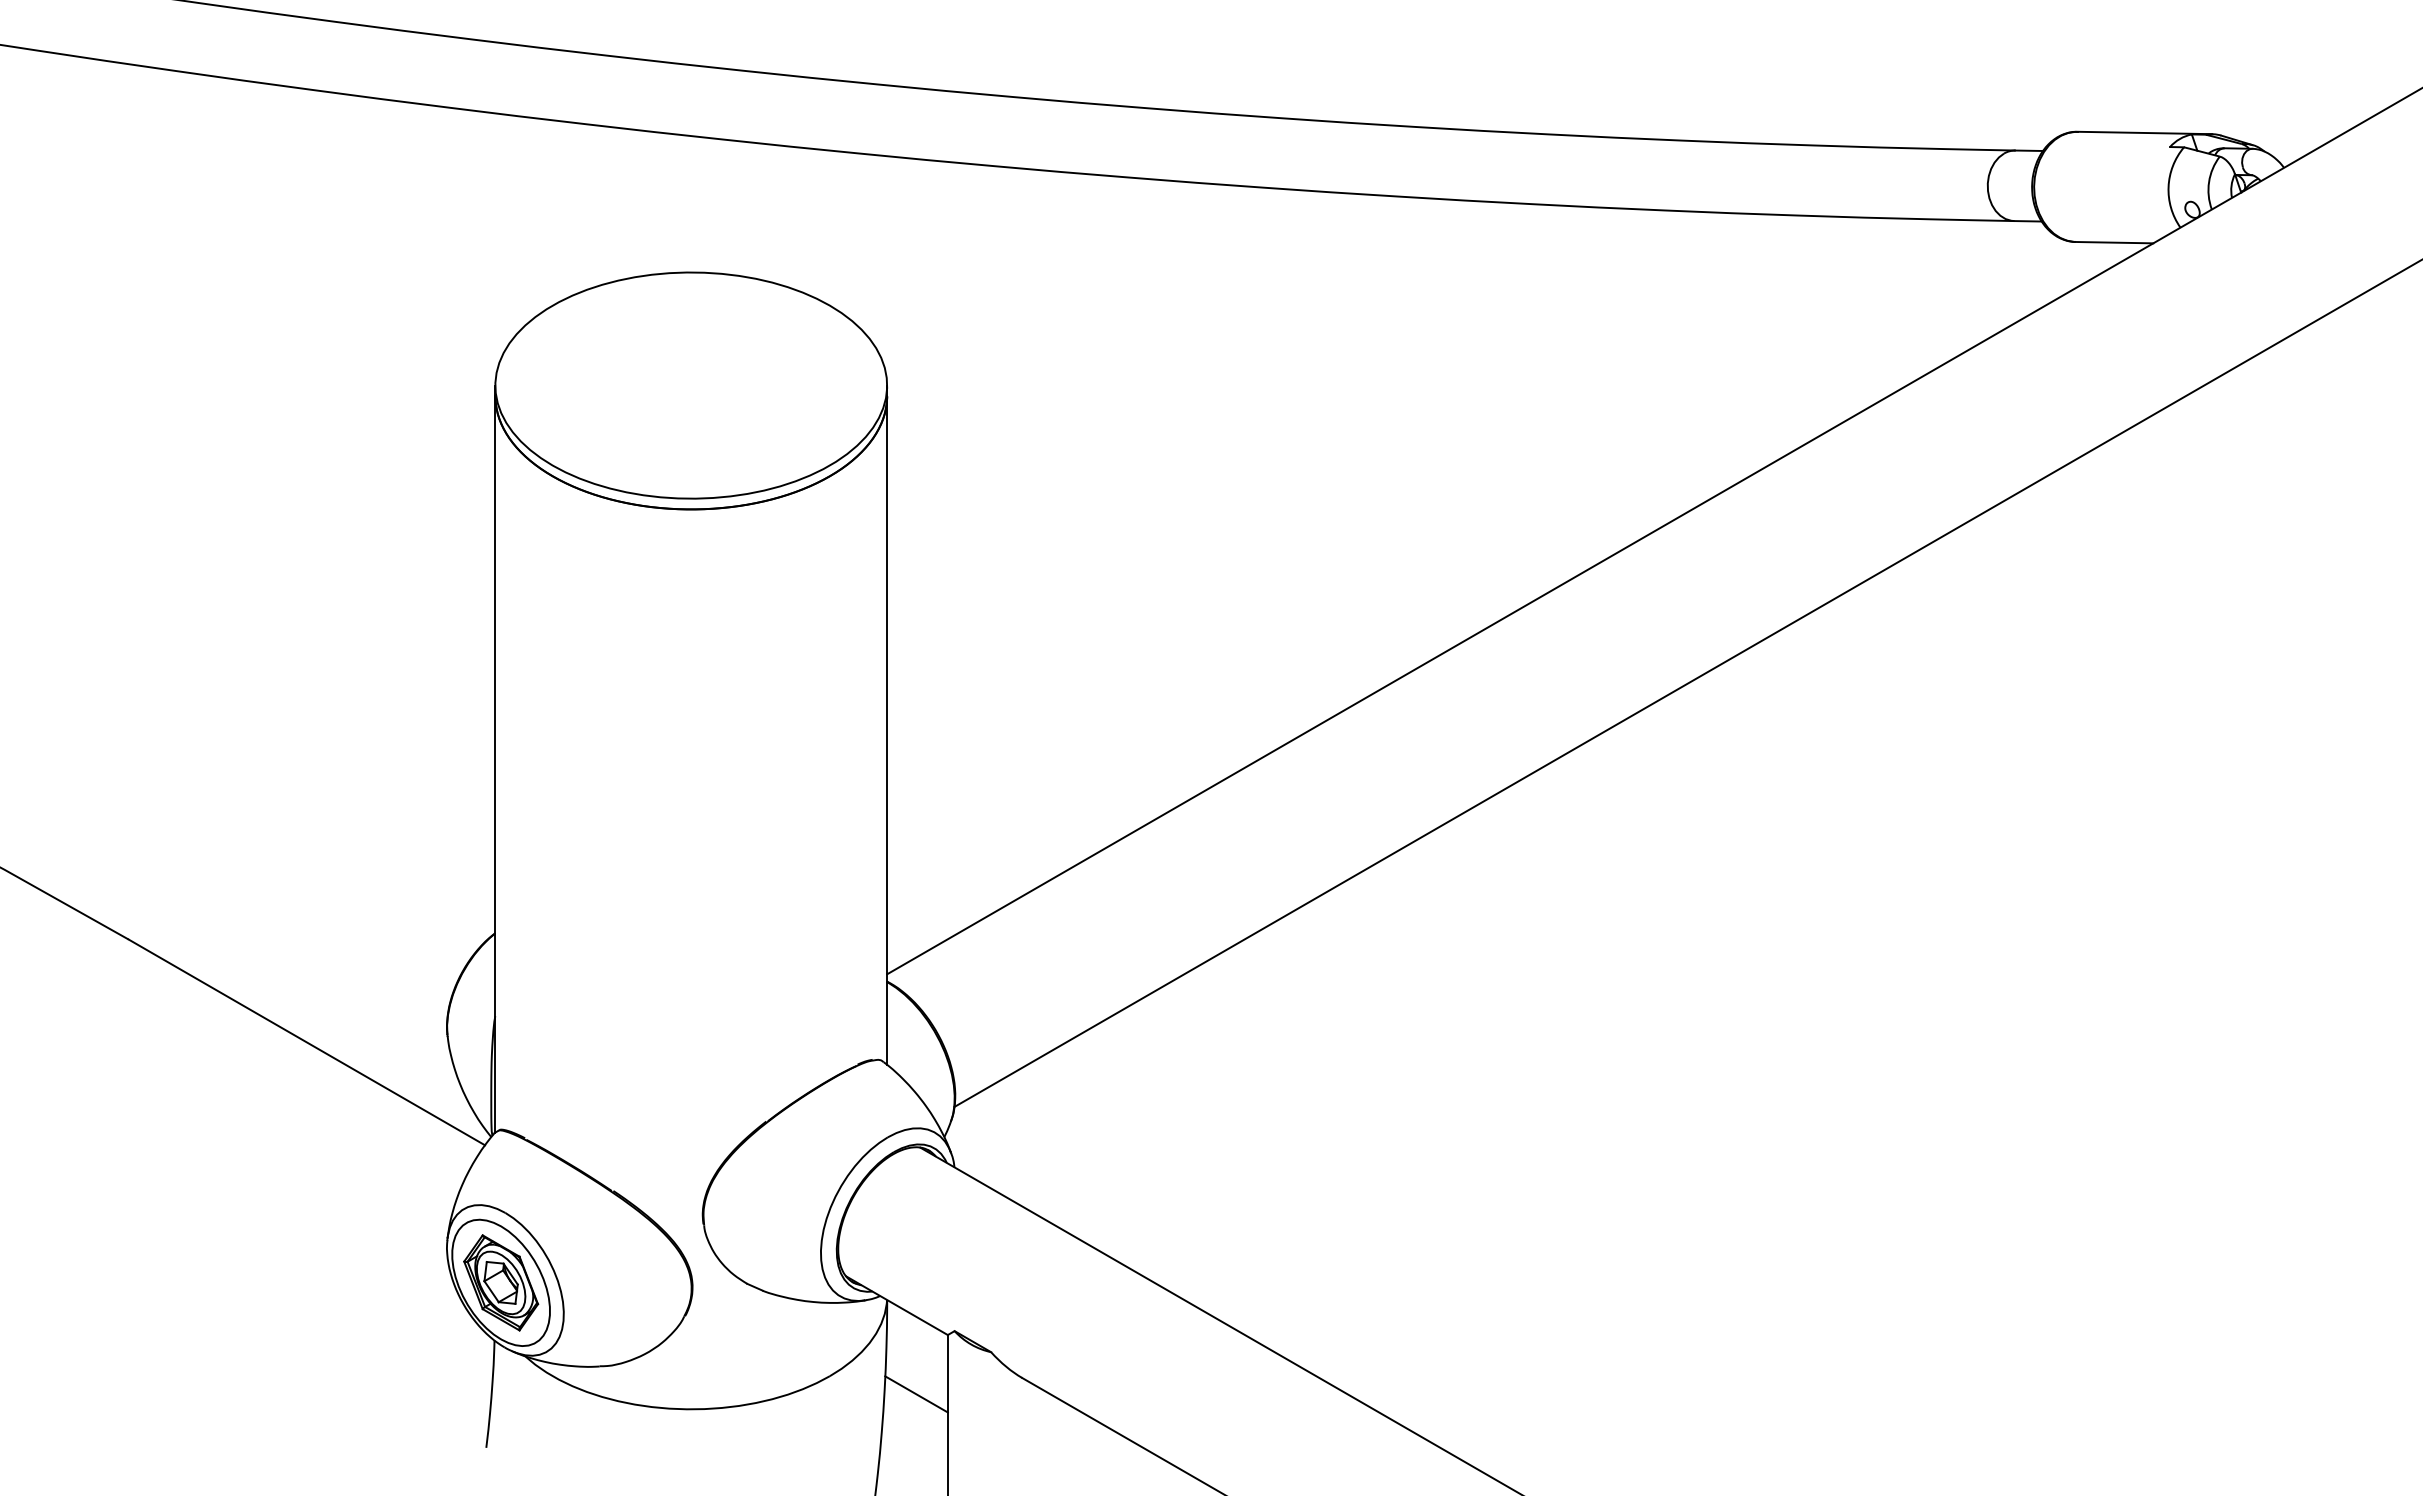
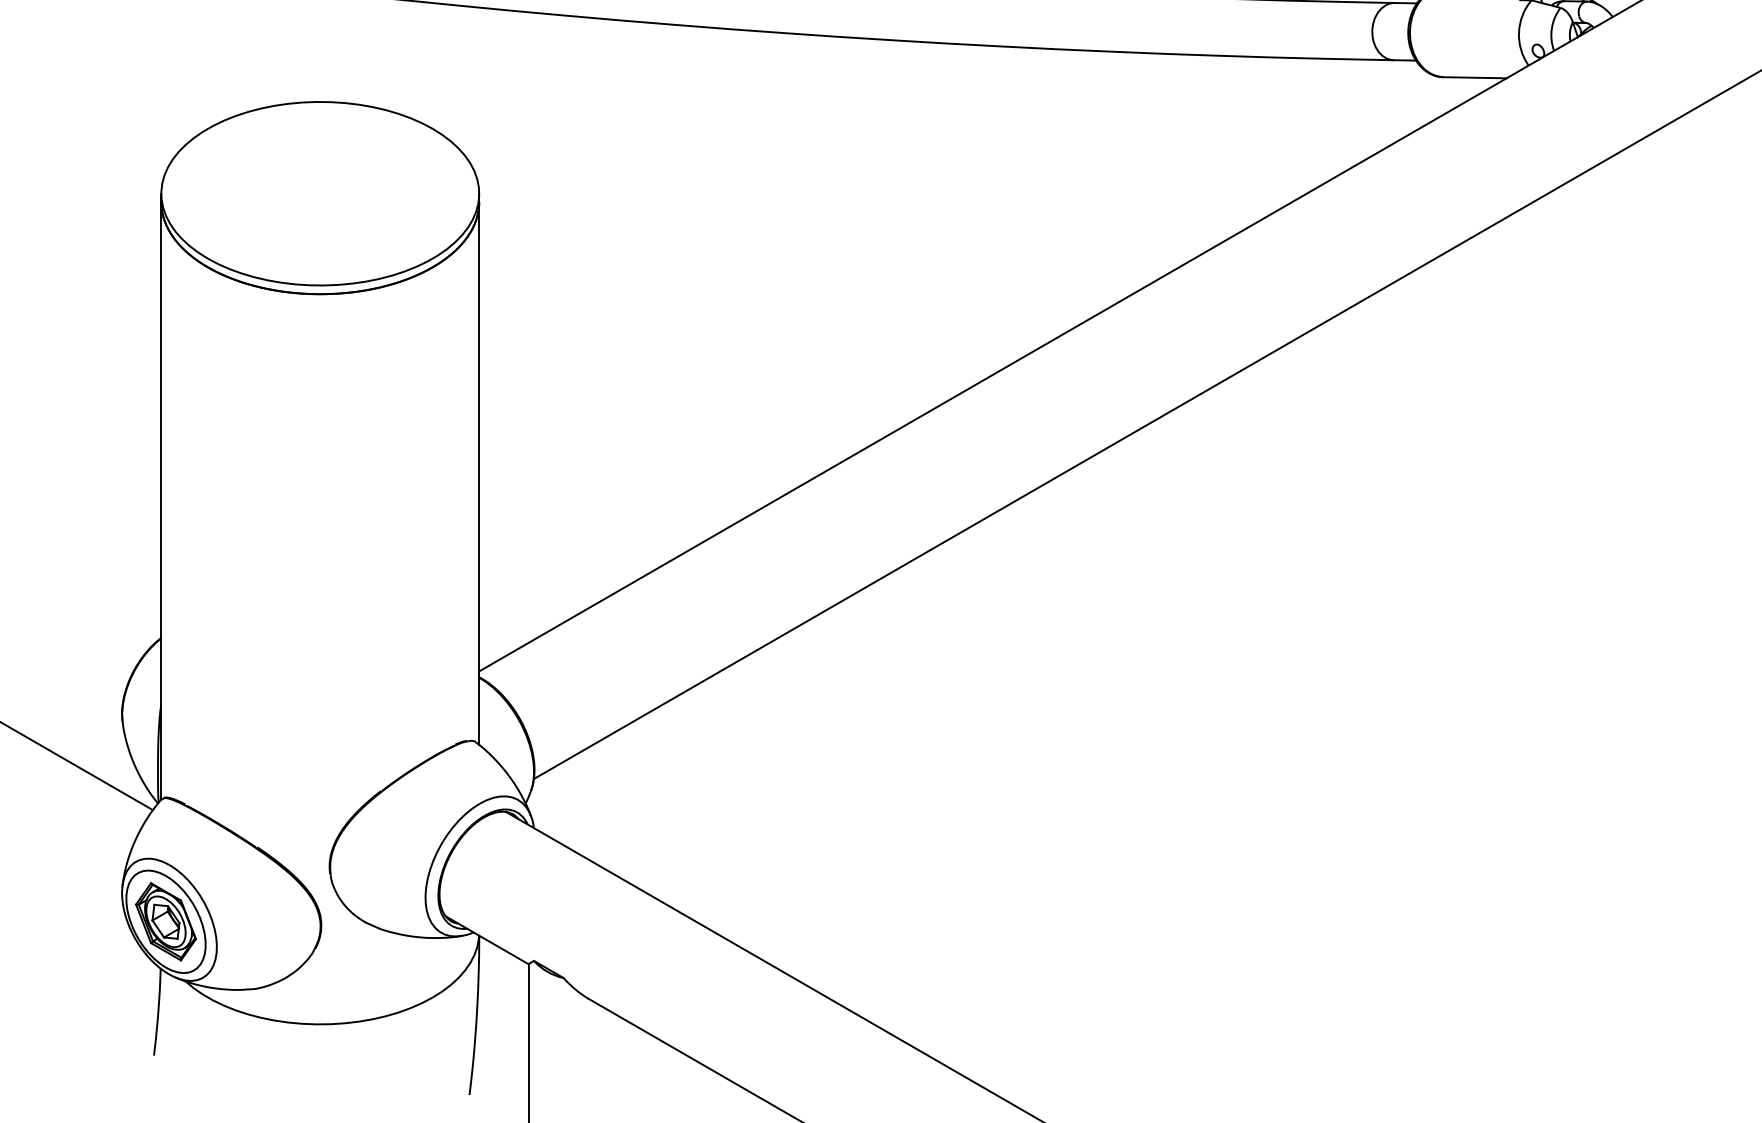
line: (916, 1394) -> (503, 1012), removed

